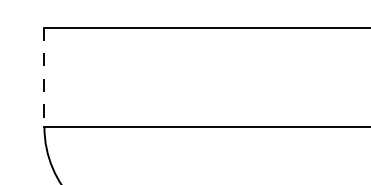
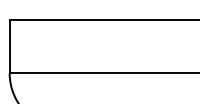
line: (44, 79) -> (9, 47), dashed -> solid

